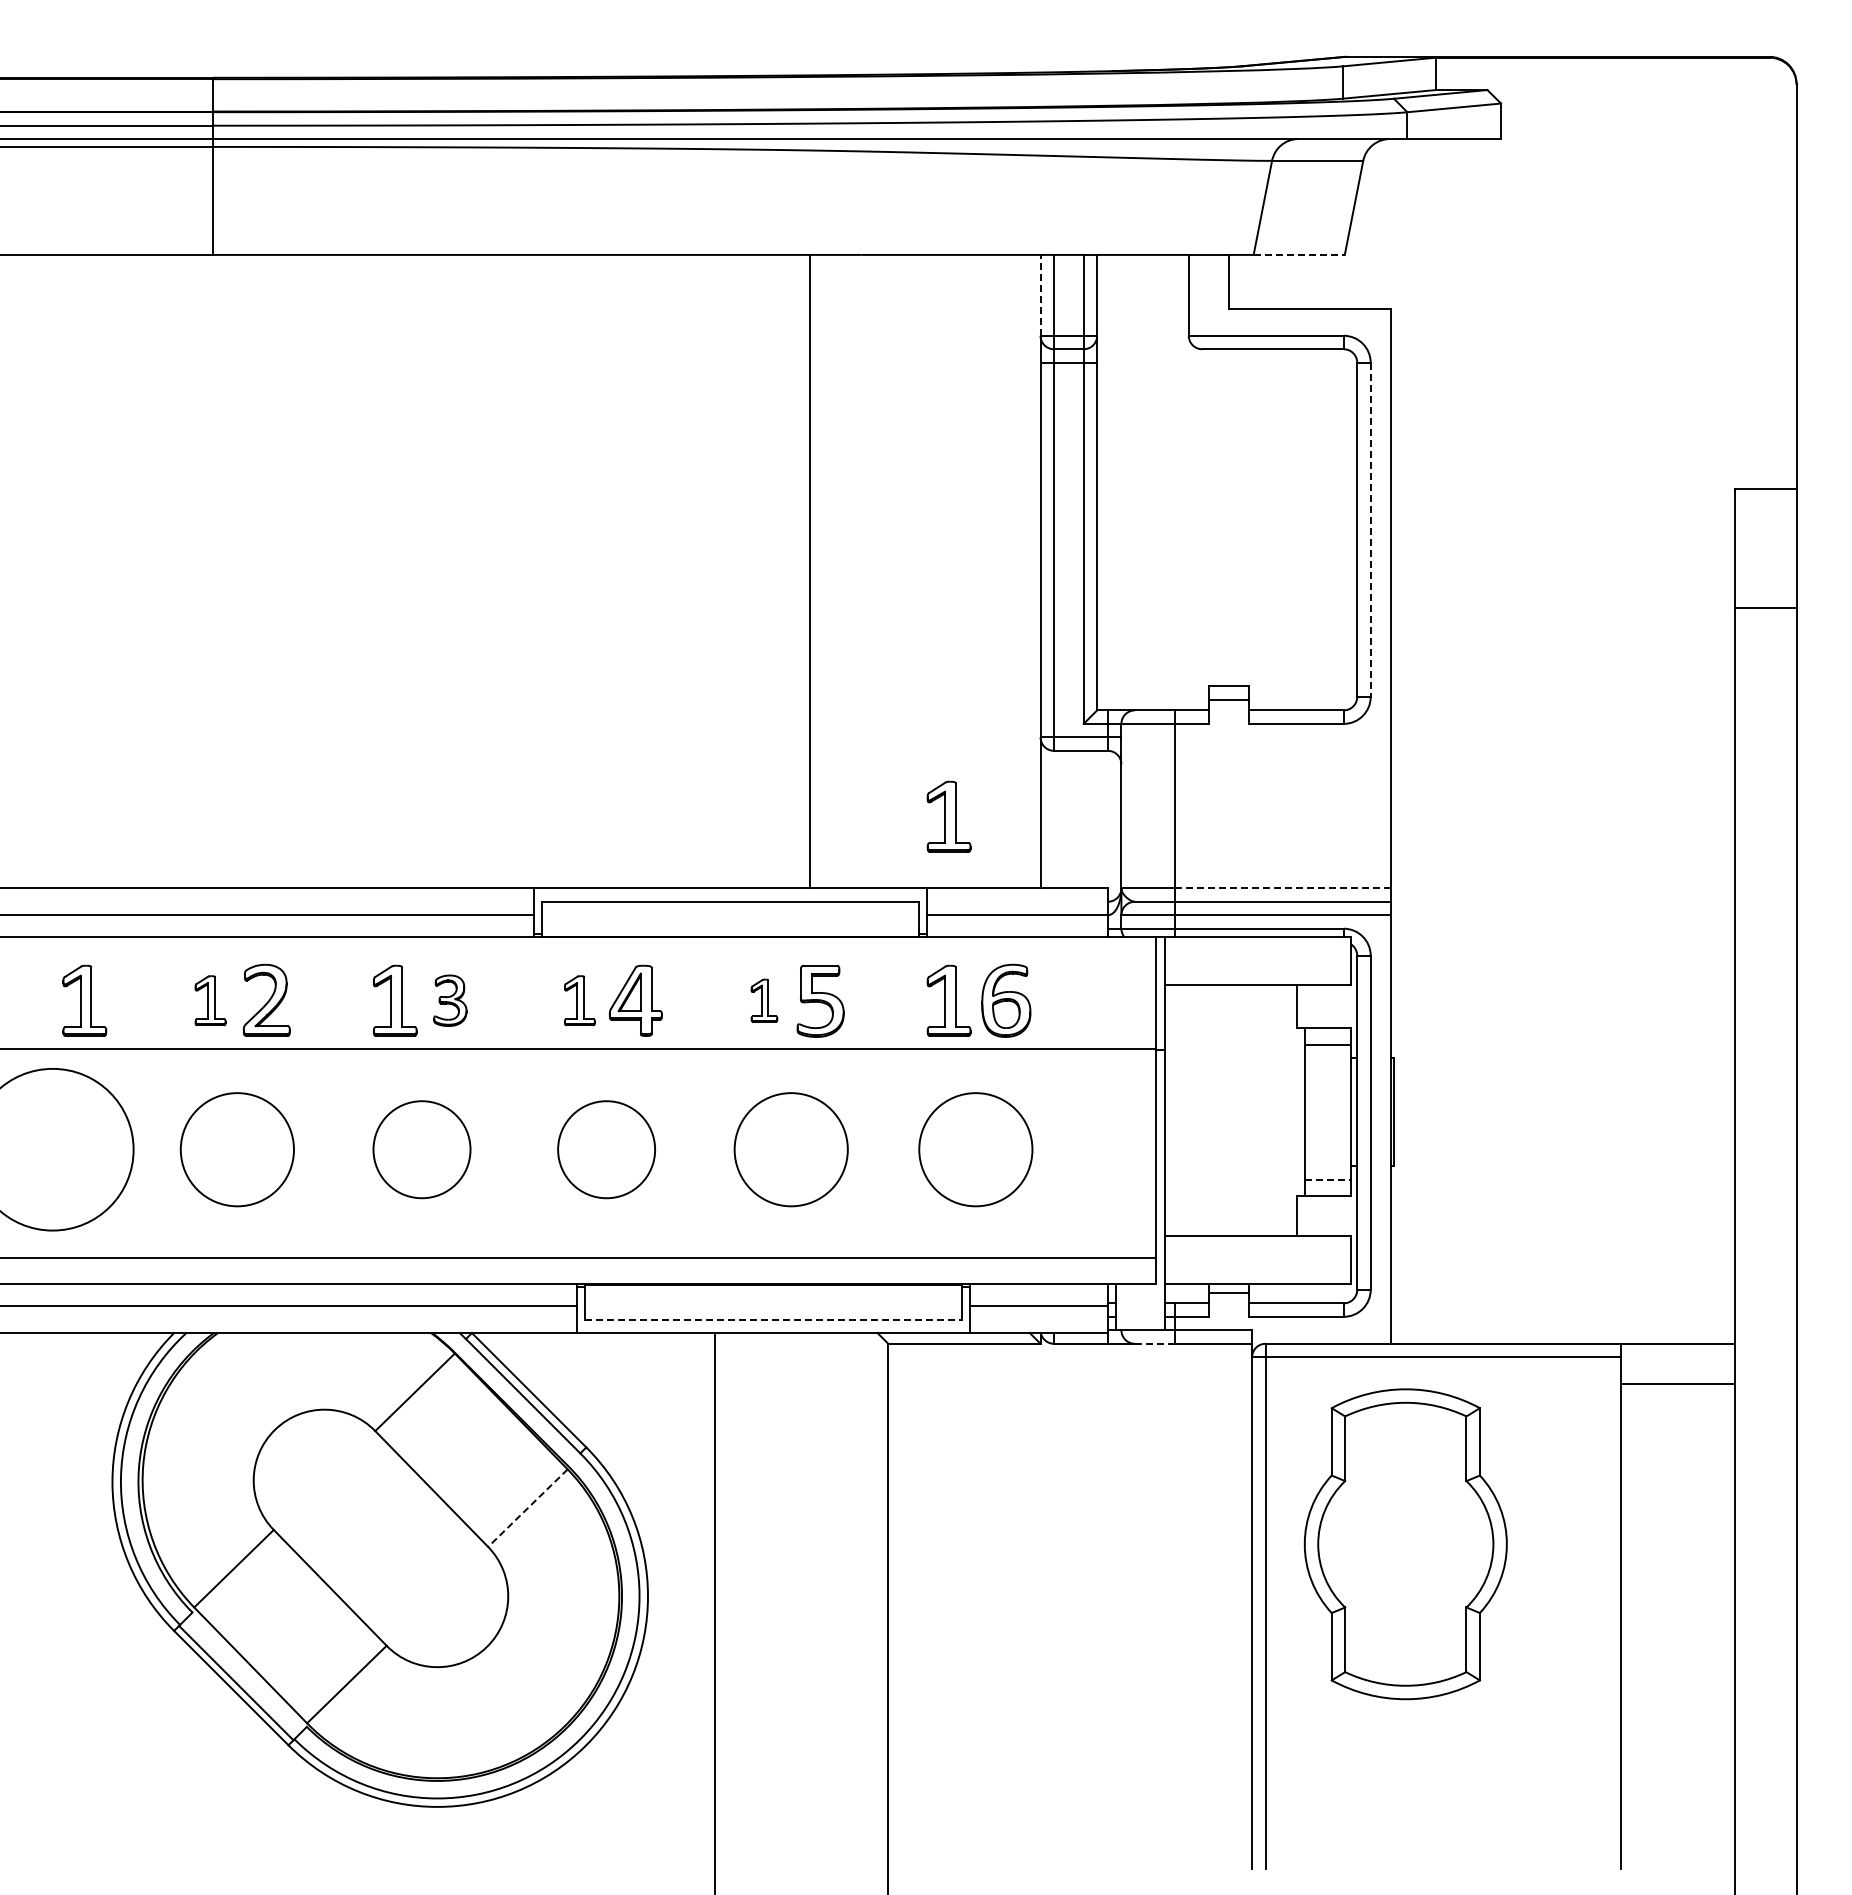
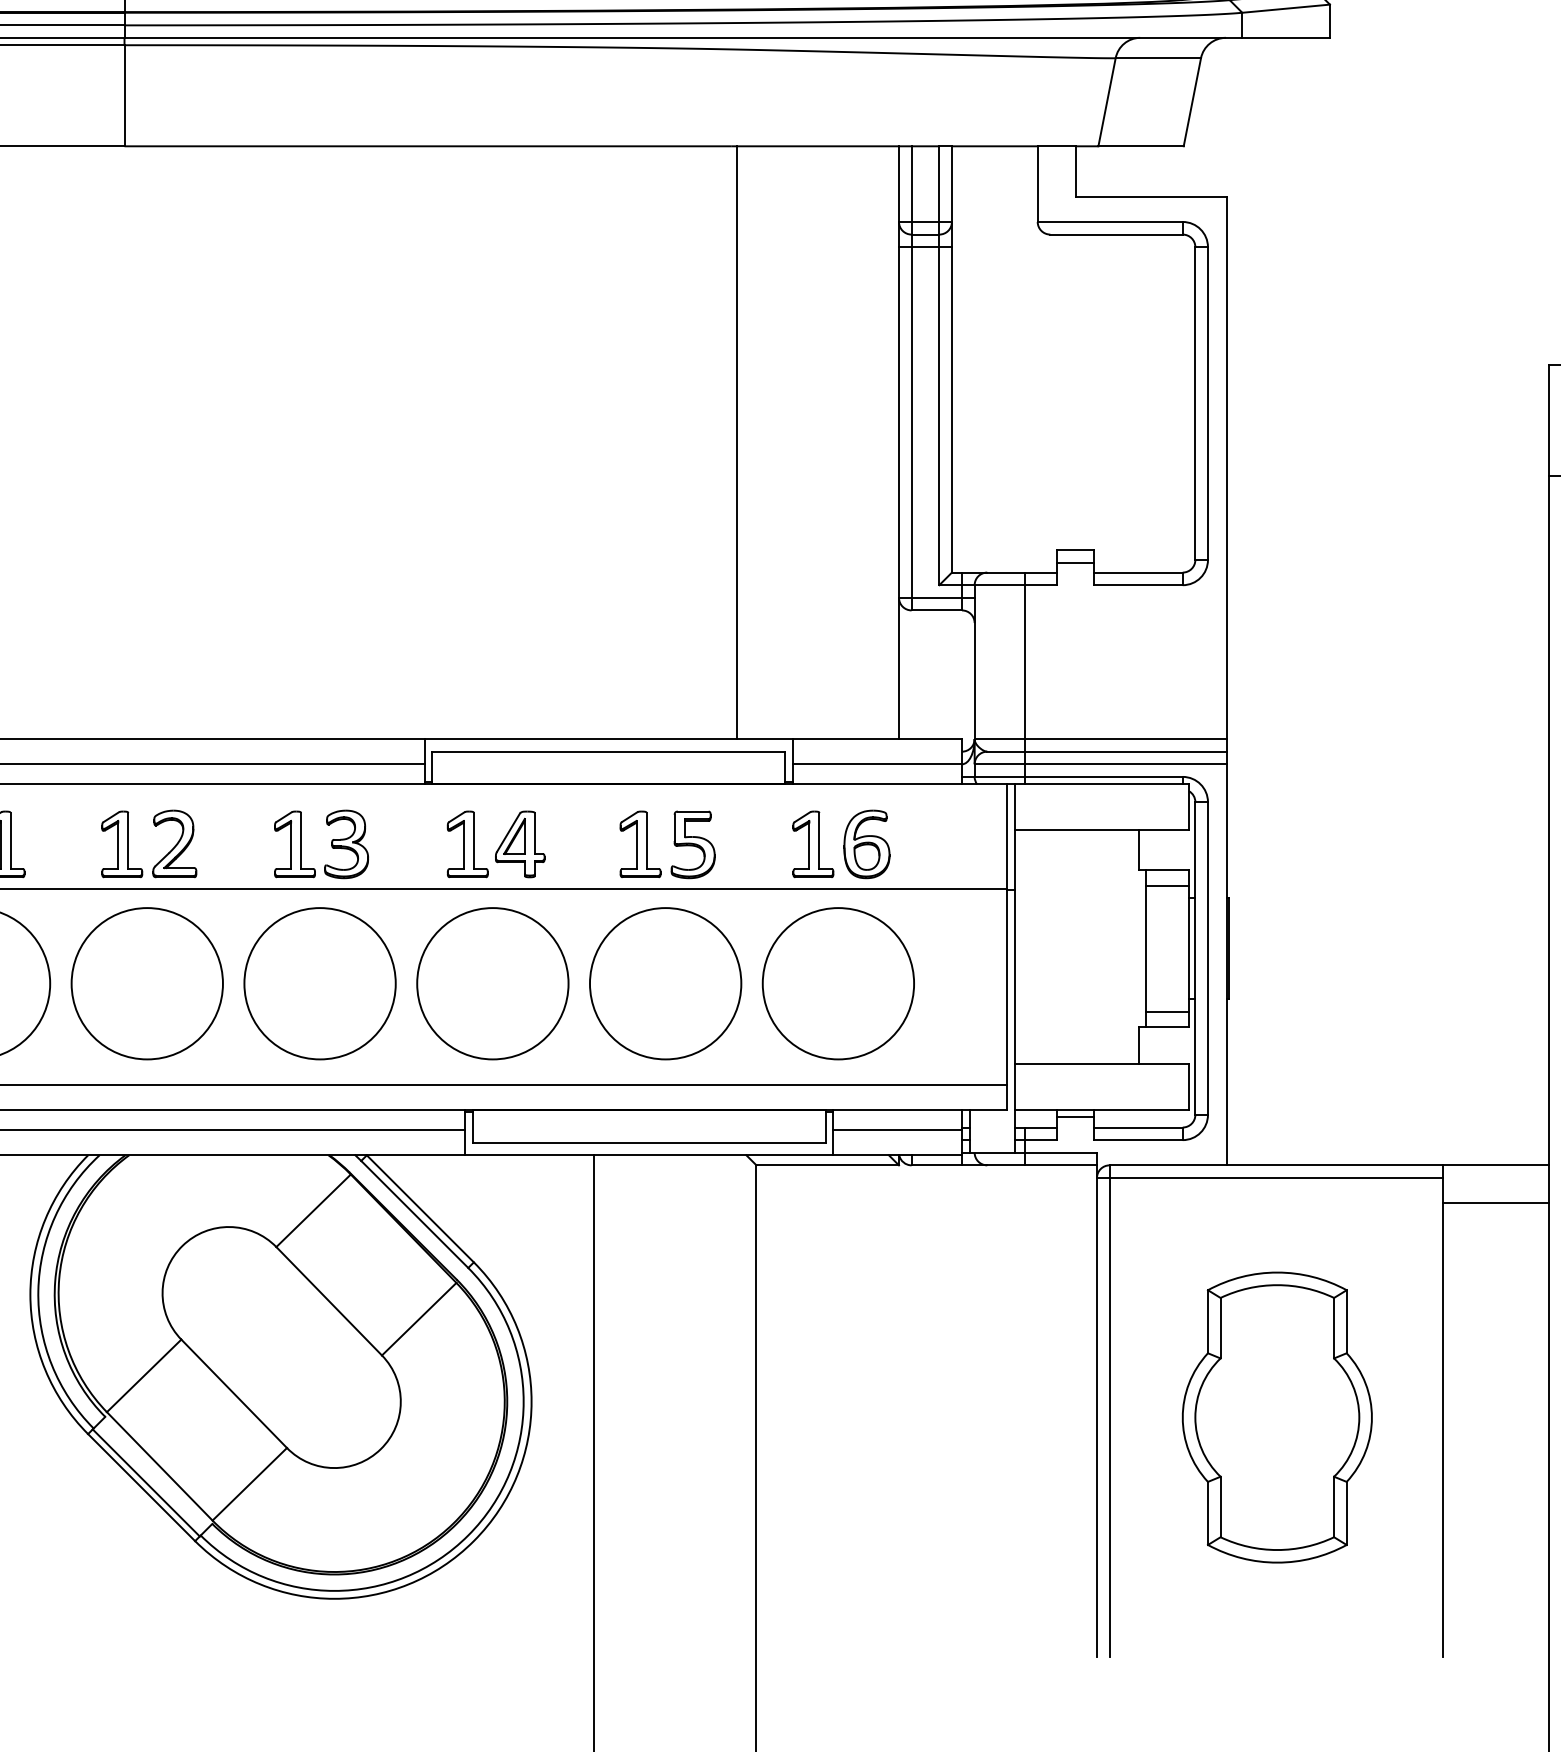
line: (1299, 254) -> (1141, 145), dashed -> solid
line: (1040, 294) -> (898, 183), dashed -> solid
line: (1370, 530) -> (1207, 404), dashed -> solid
line: (810, 571) -> (737, 442), moved
part: (948, 816) -> (812, 671), removed
line: (1283, 888) -> (1126, 739), dashed -> solid
part: (210, 1000) -> (122, 844), size x1.43
part: (450, 1000) -> (346, 844), size x1.43
part: (579, 1000) -> (467, 844), size x1.43
part: (764, 1000) -> (640, 844), size x1.67
circle: (237, 1149) -> (147, 983), size x1.43
circle: (421, 1149) -> (319, 983), size x1.67
circle: (606, 1149) -> (492, 983), size x1.67
circle: (791, 1149) -> (665, 983), size x1.43
circle: (975, 1149) -> (838, 983), size x1.43
line: (1327, 1179) -> (1167, 1011), dashed -> solid
line: (773, 1319) -> (649, 1142), dashed -> solid
line: (1154, 1343) -> (1005, 1165), dashed -> solid
line: (527, 1508) -> (418, 1319), dashed -> solid
part: (1405, 1544) -> (1277, 1417), moved

